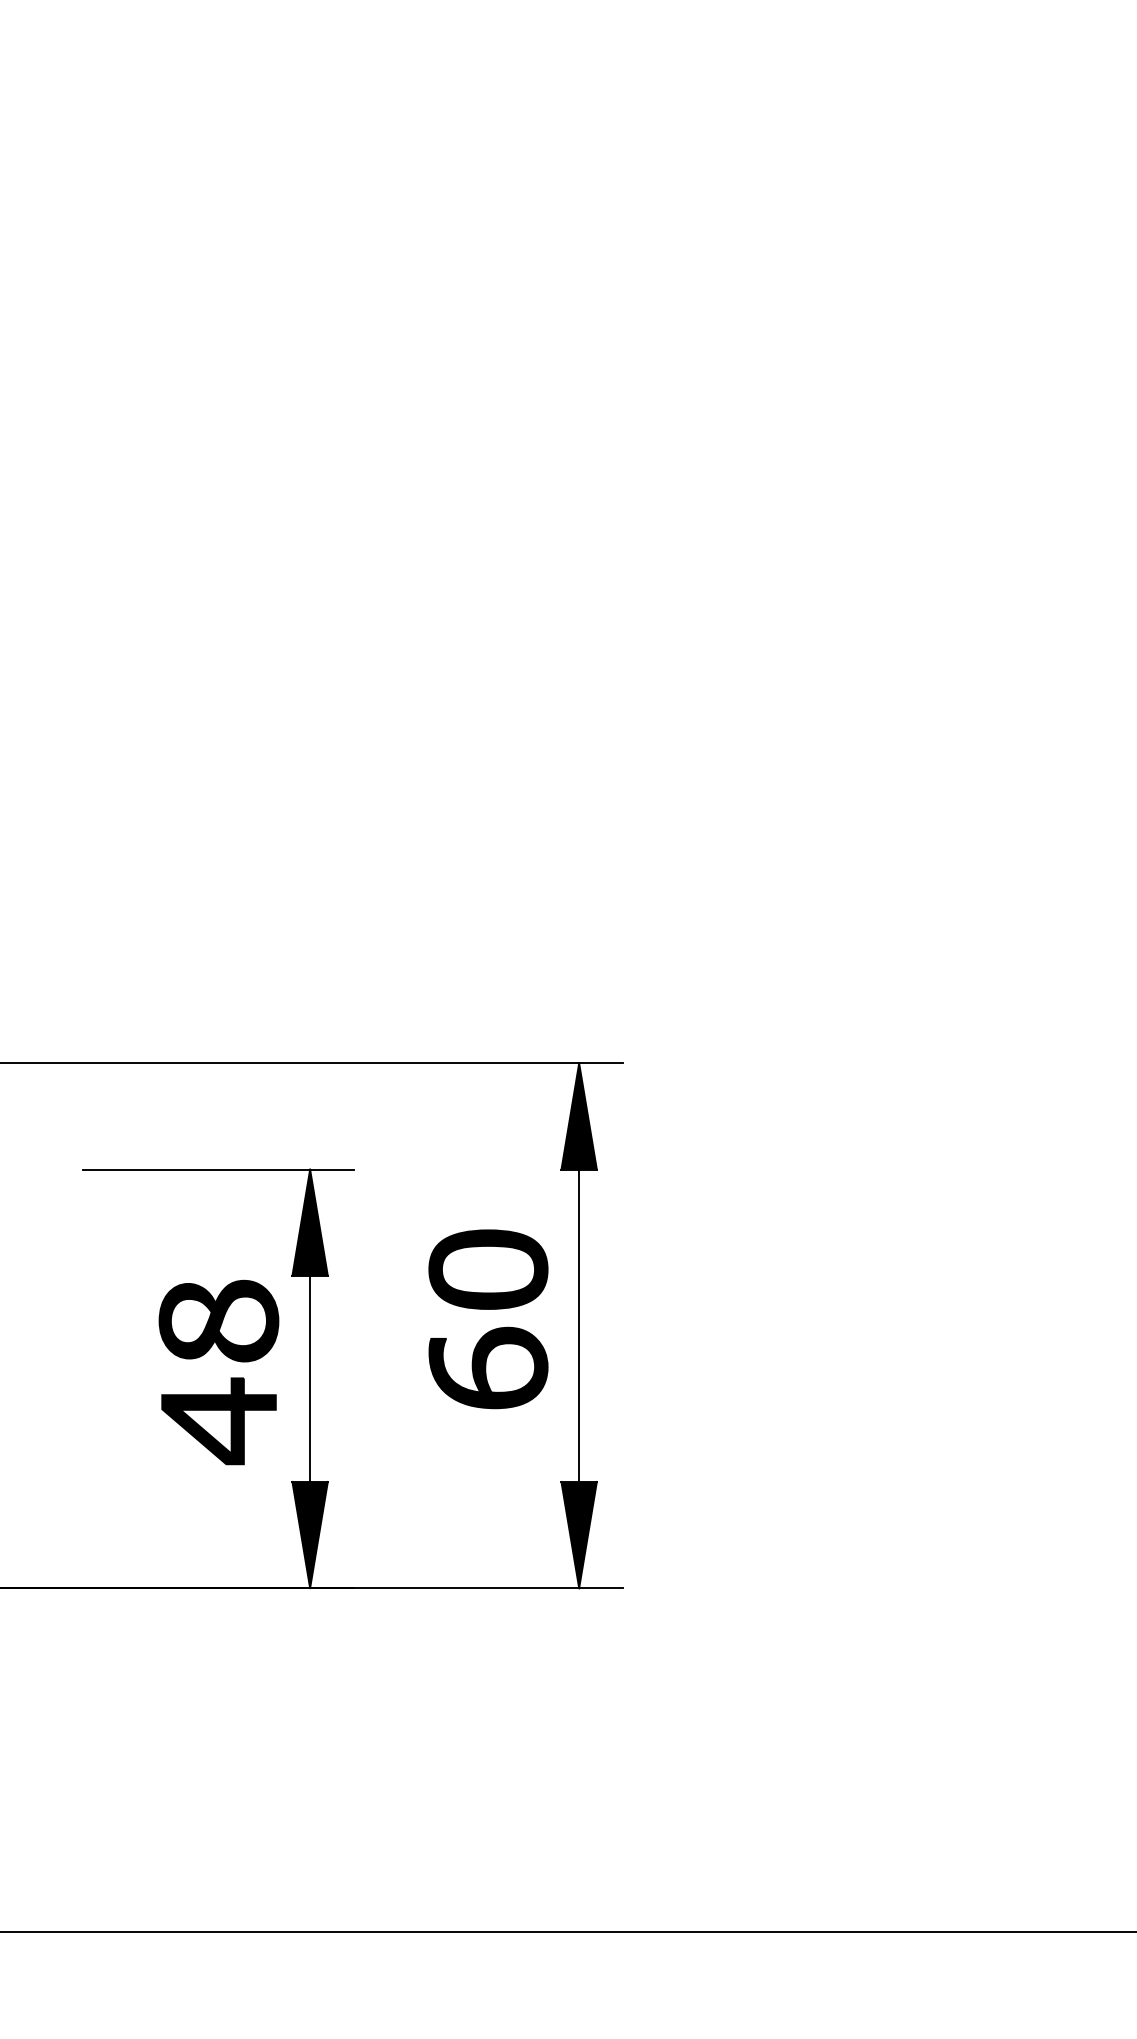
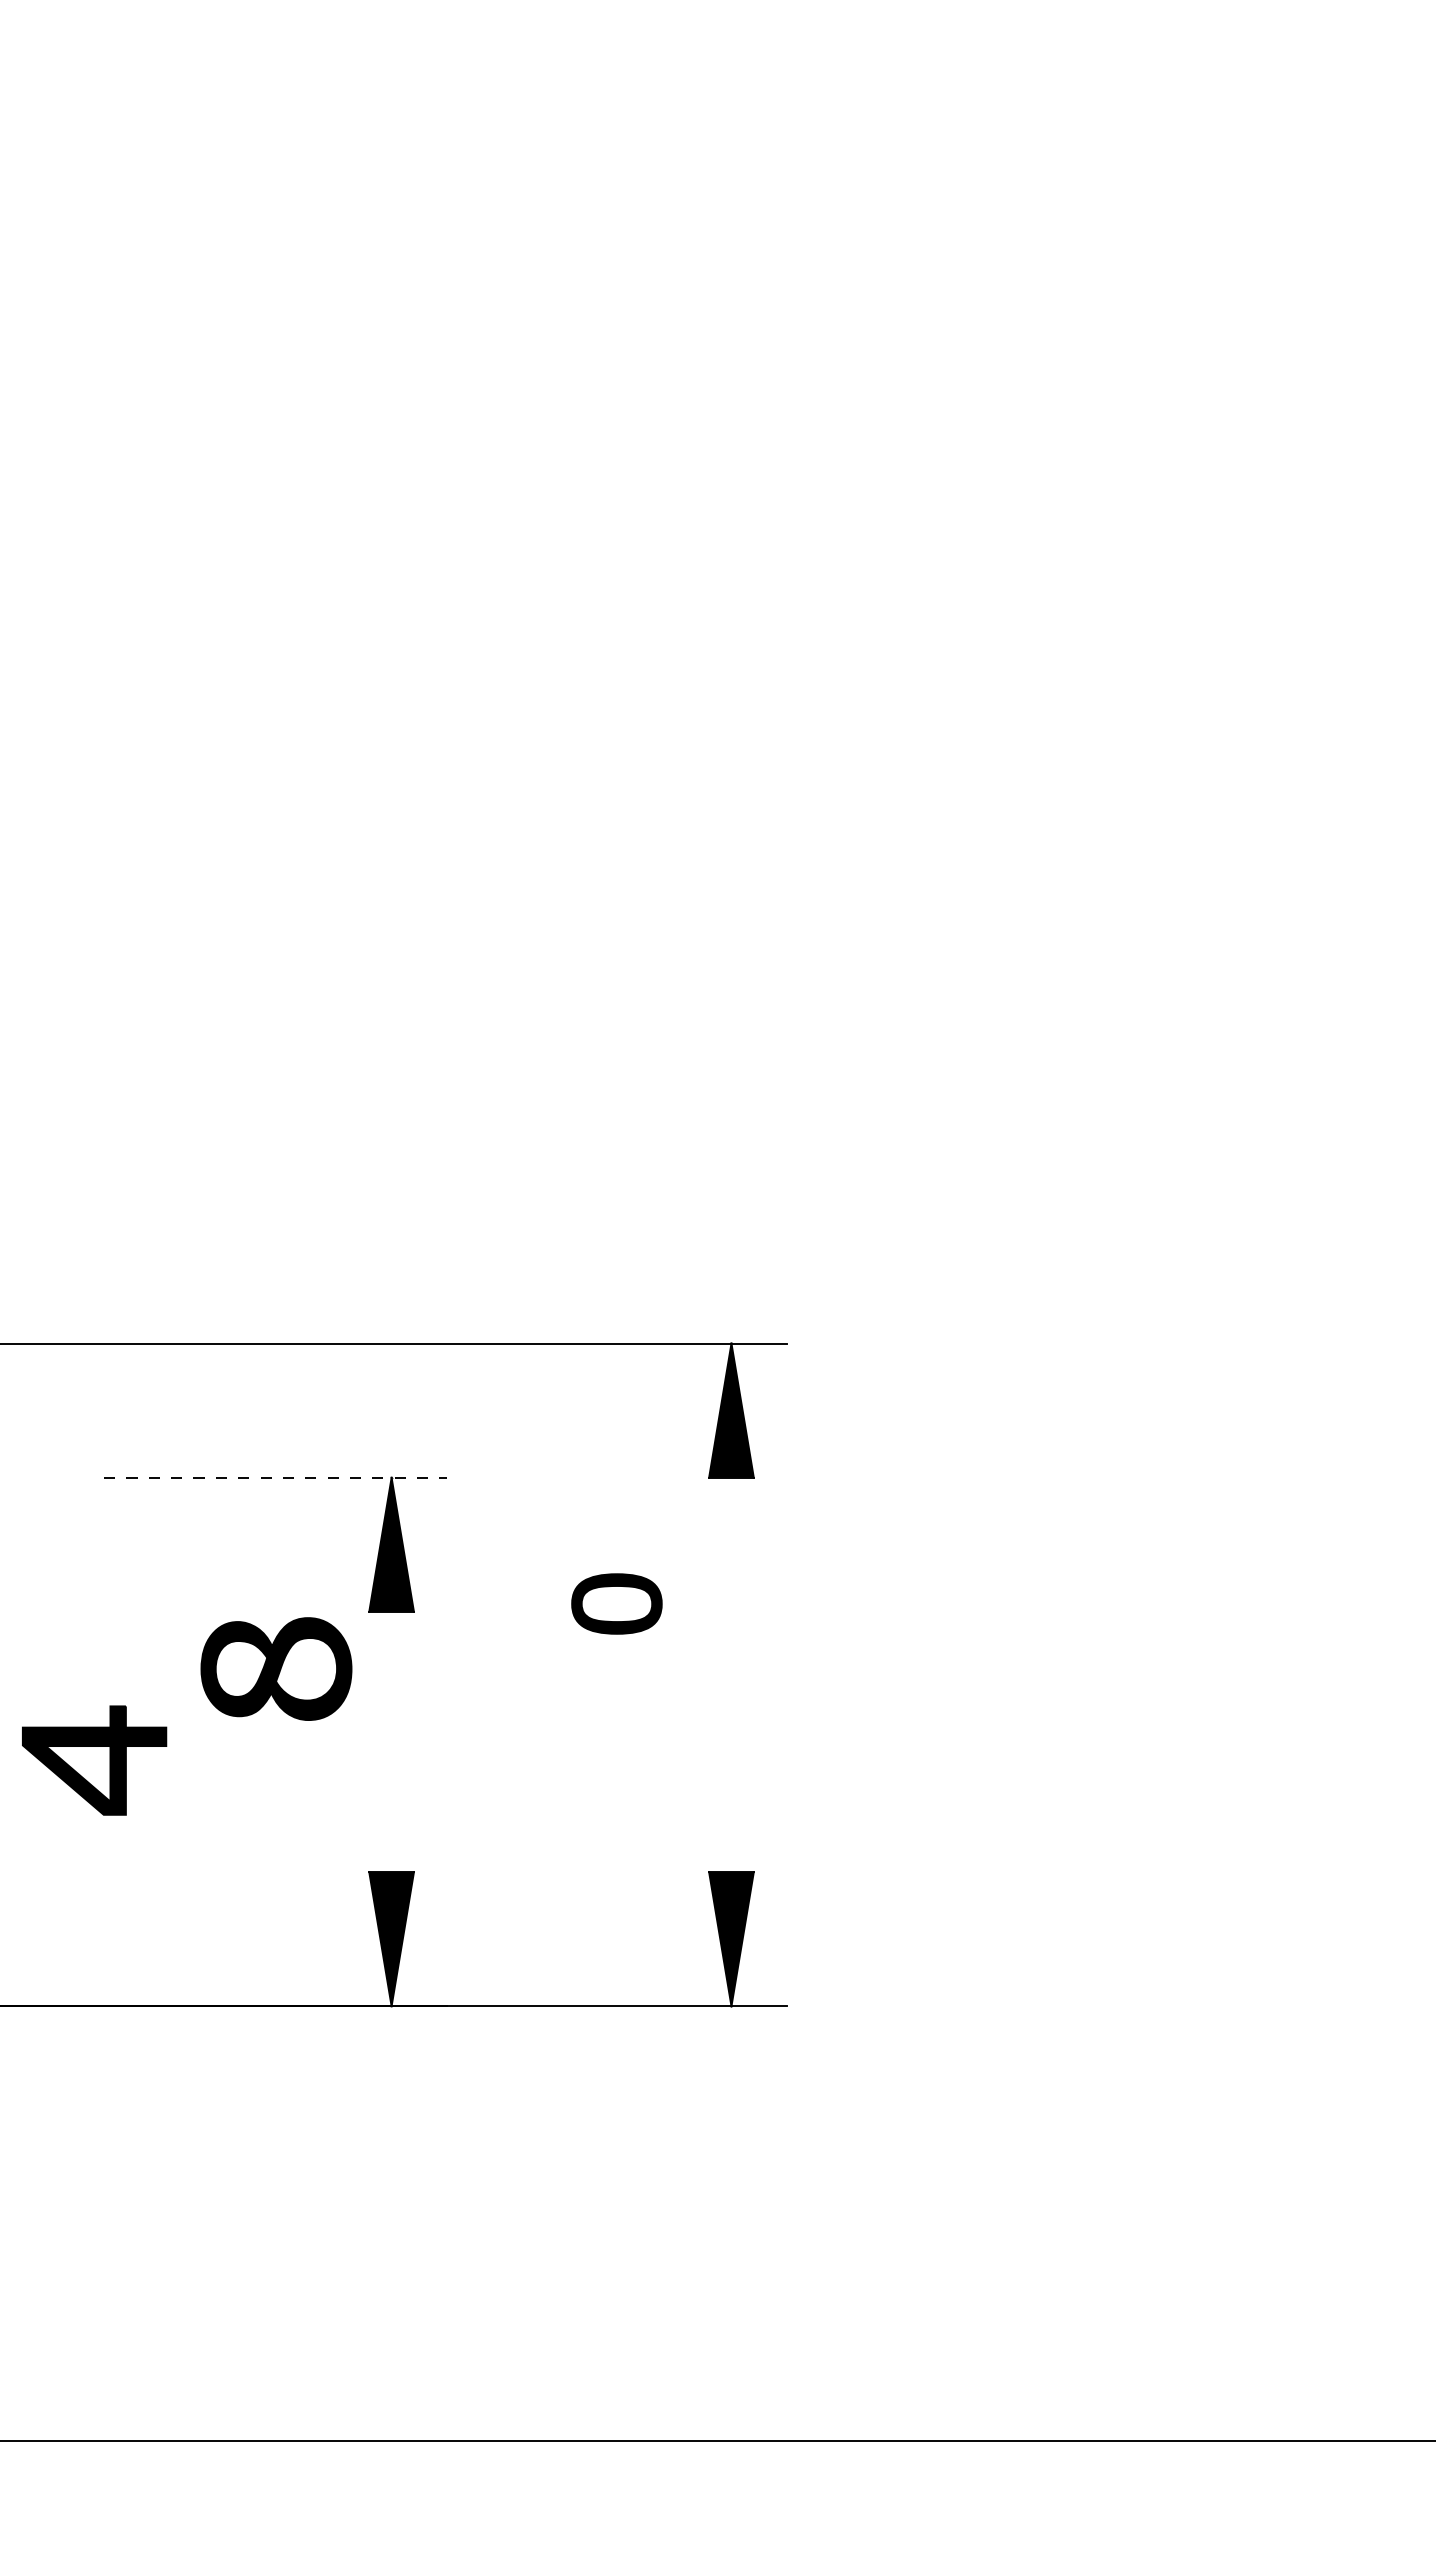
line: (218, 1169) -> (275, 1477), solid -> dashed
part: (488, 1269) -> (616, 1603), size x0.6
line: (579, 1325) -> (731, 1674), removed
part: (488, 1367) -> (616, 1727), removed
line: (310, 1378) -> (391, 1741), removed
part: (219, 1421) -> (94, 1760), moved

